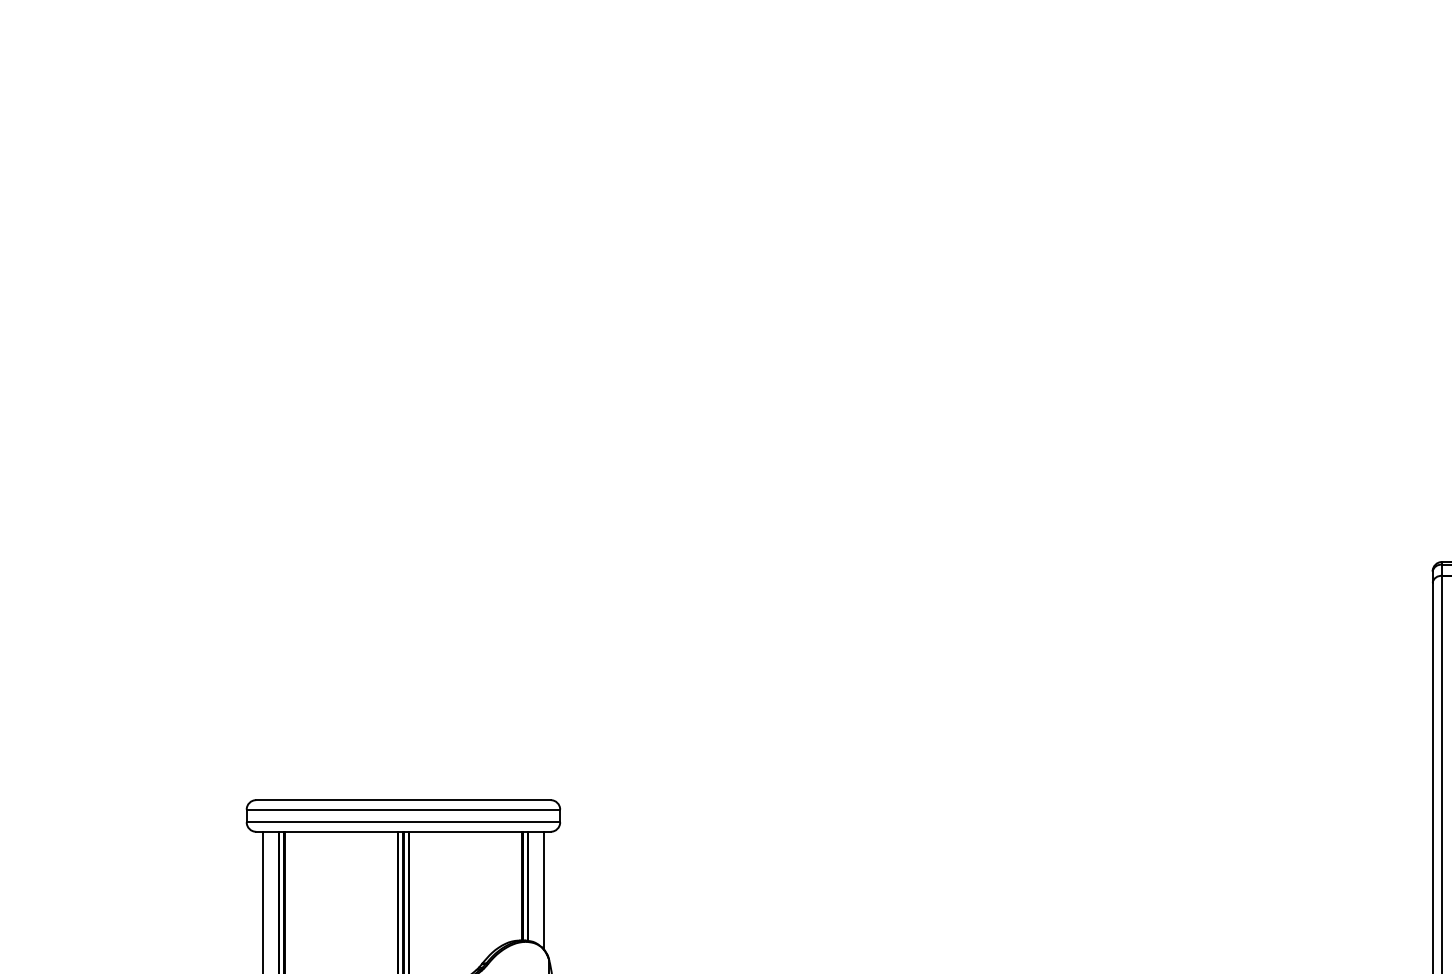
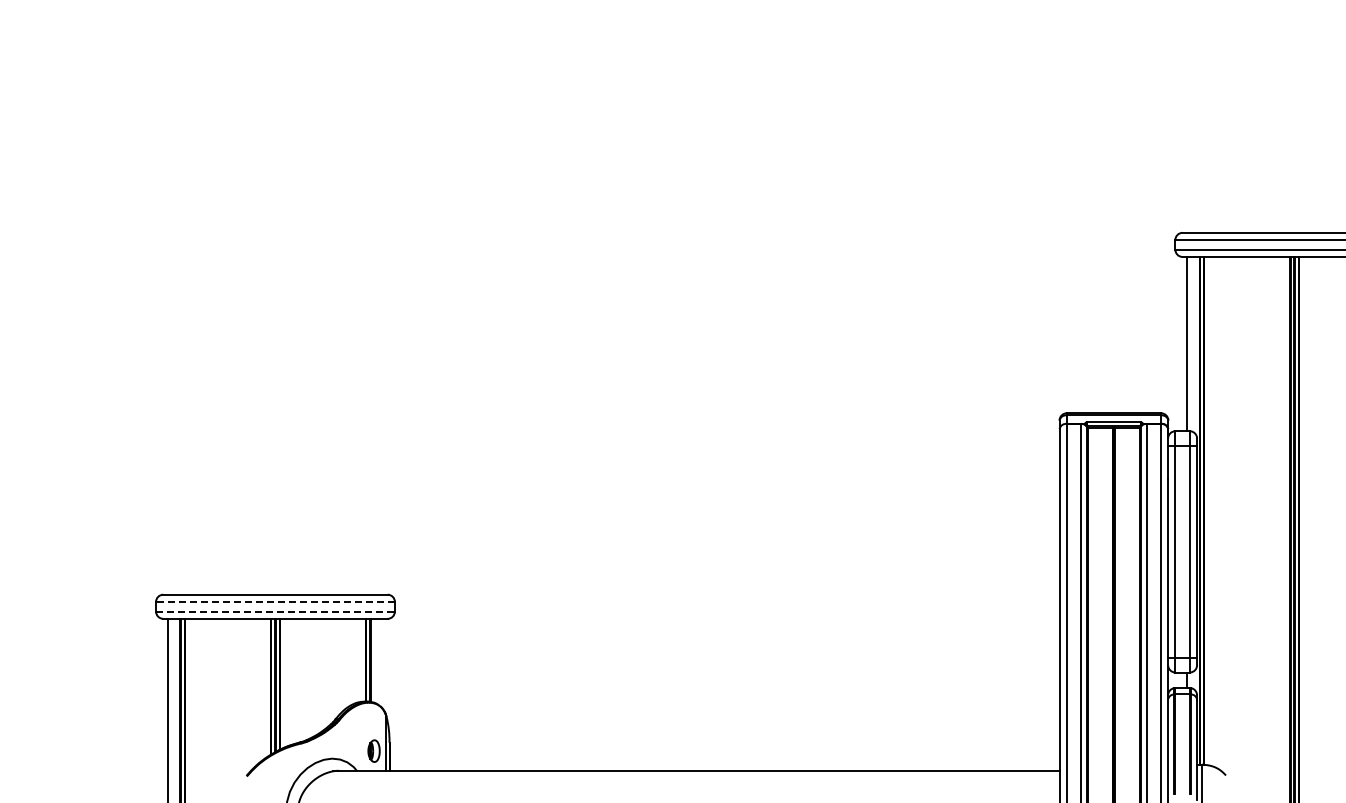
line: (402, 809) -> (274, 601), solid -> dashed
line: (403, 822) -> (275, 611), solid -> dashed
line: (543, 890) -> (382, 663), removed

